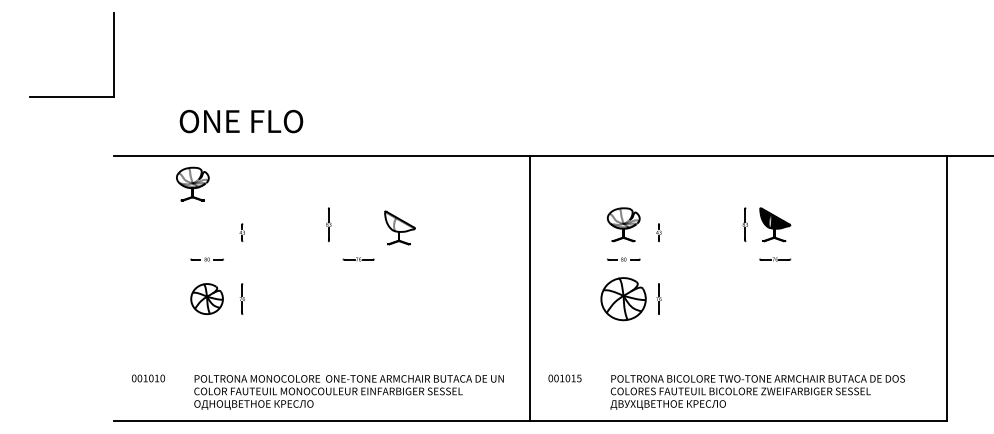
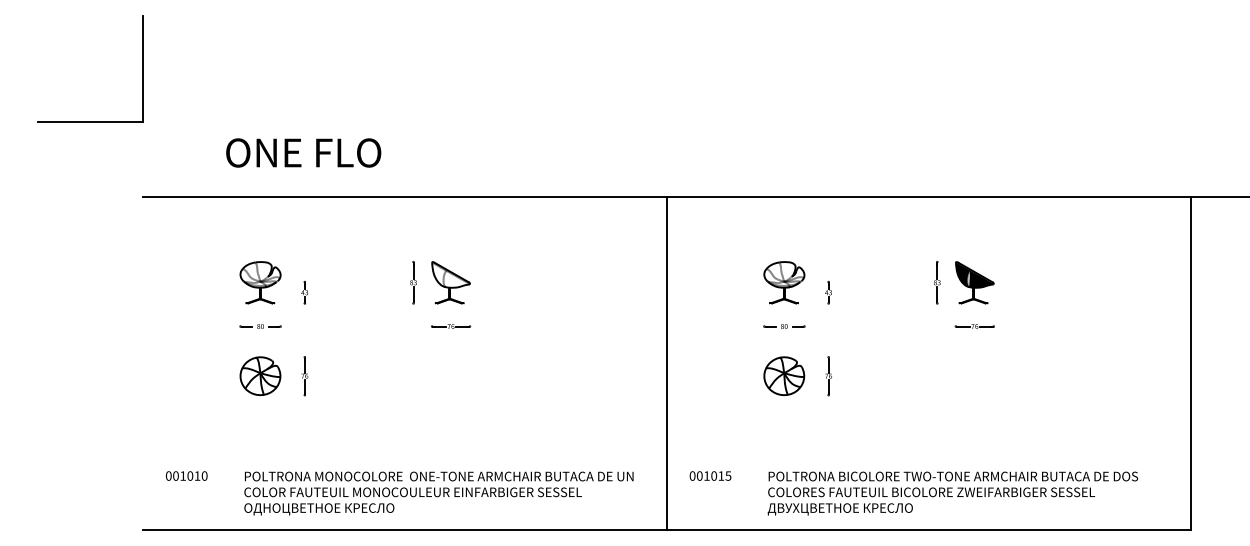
part: (192, 183) -> (260, 282), moved
part: (399, 227) -> (450, 282), moved
part: (623, 298) -> (784, 375), size x0.71

